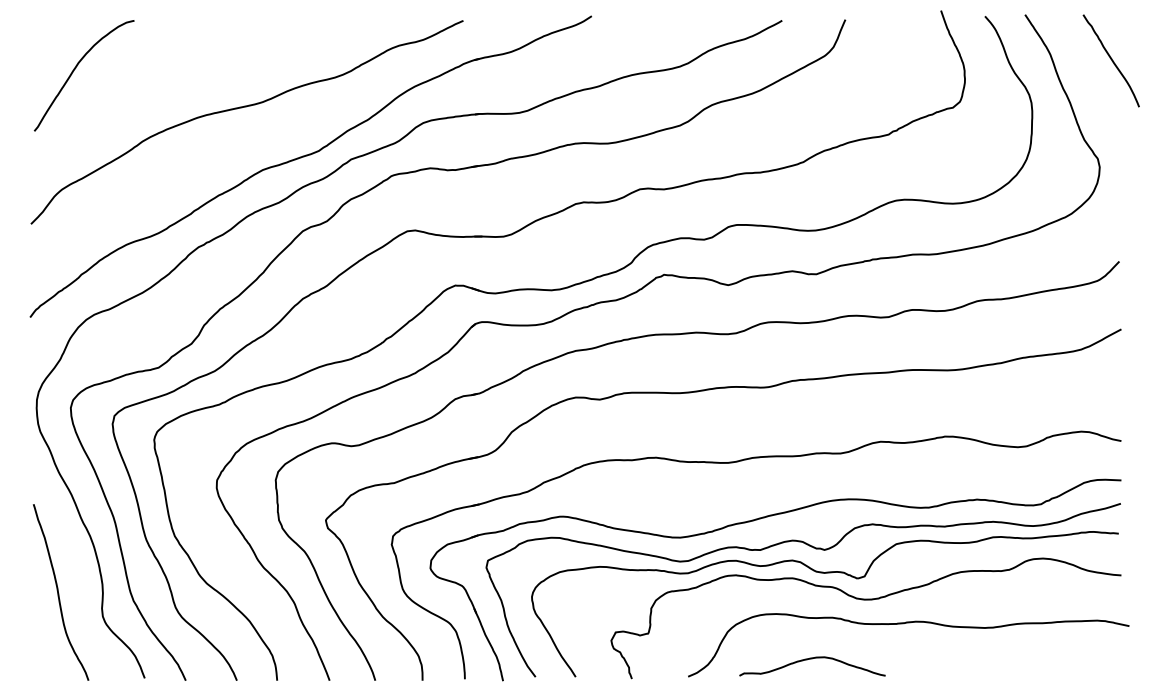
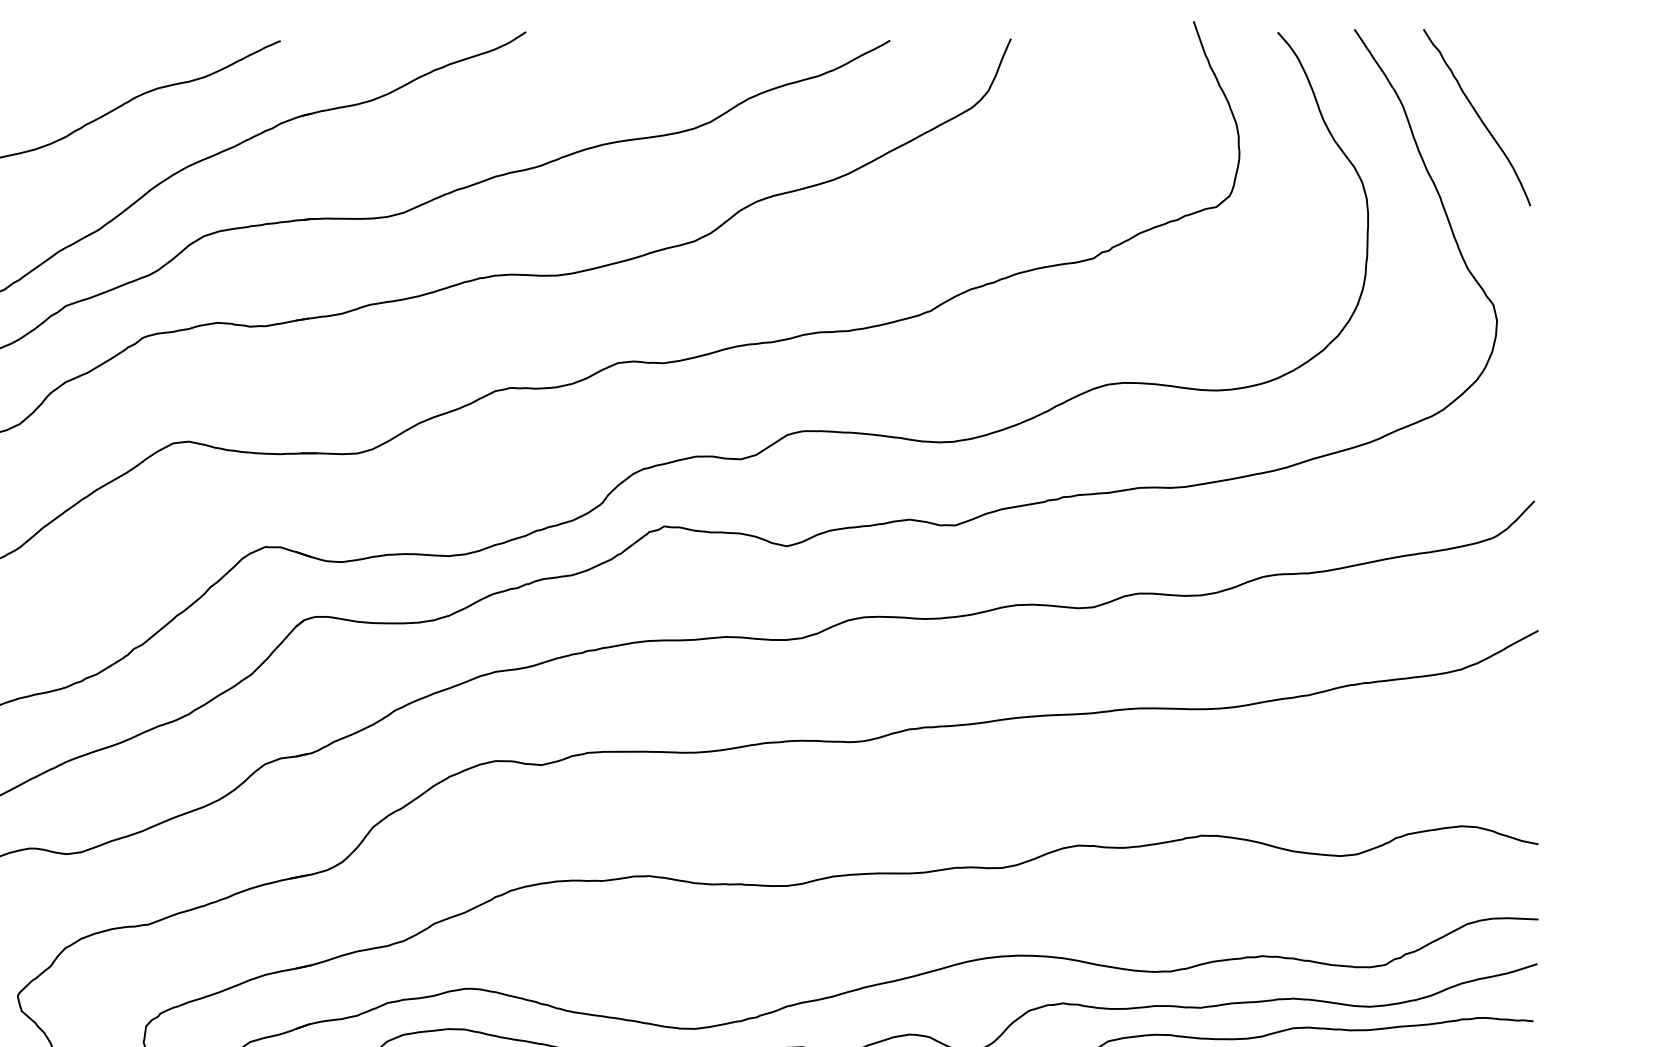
curve: (1110, 59) -> (1475, 114), moved

